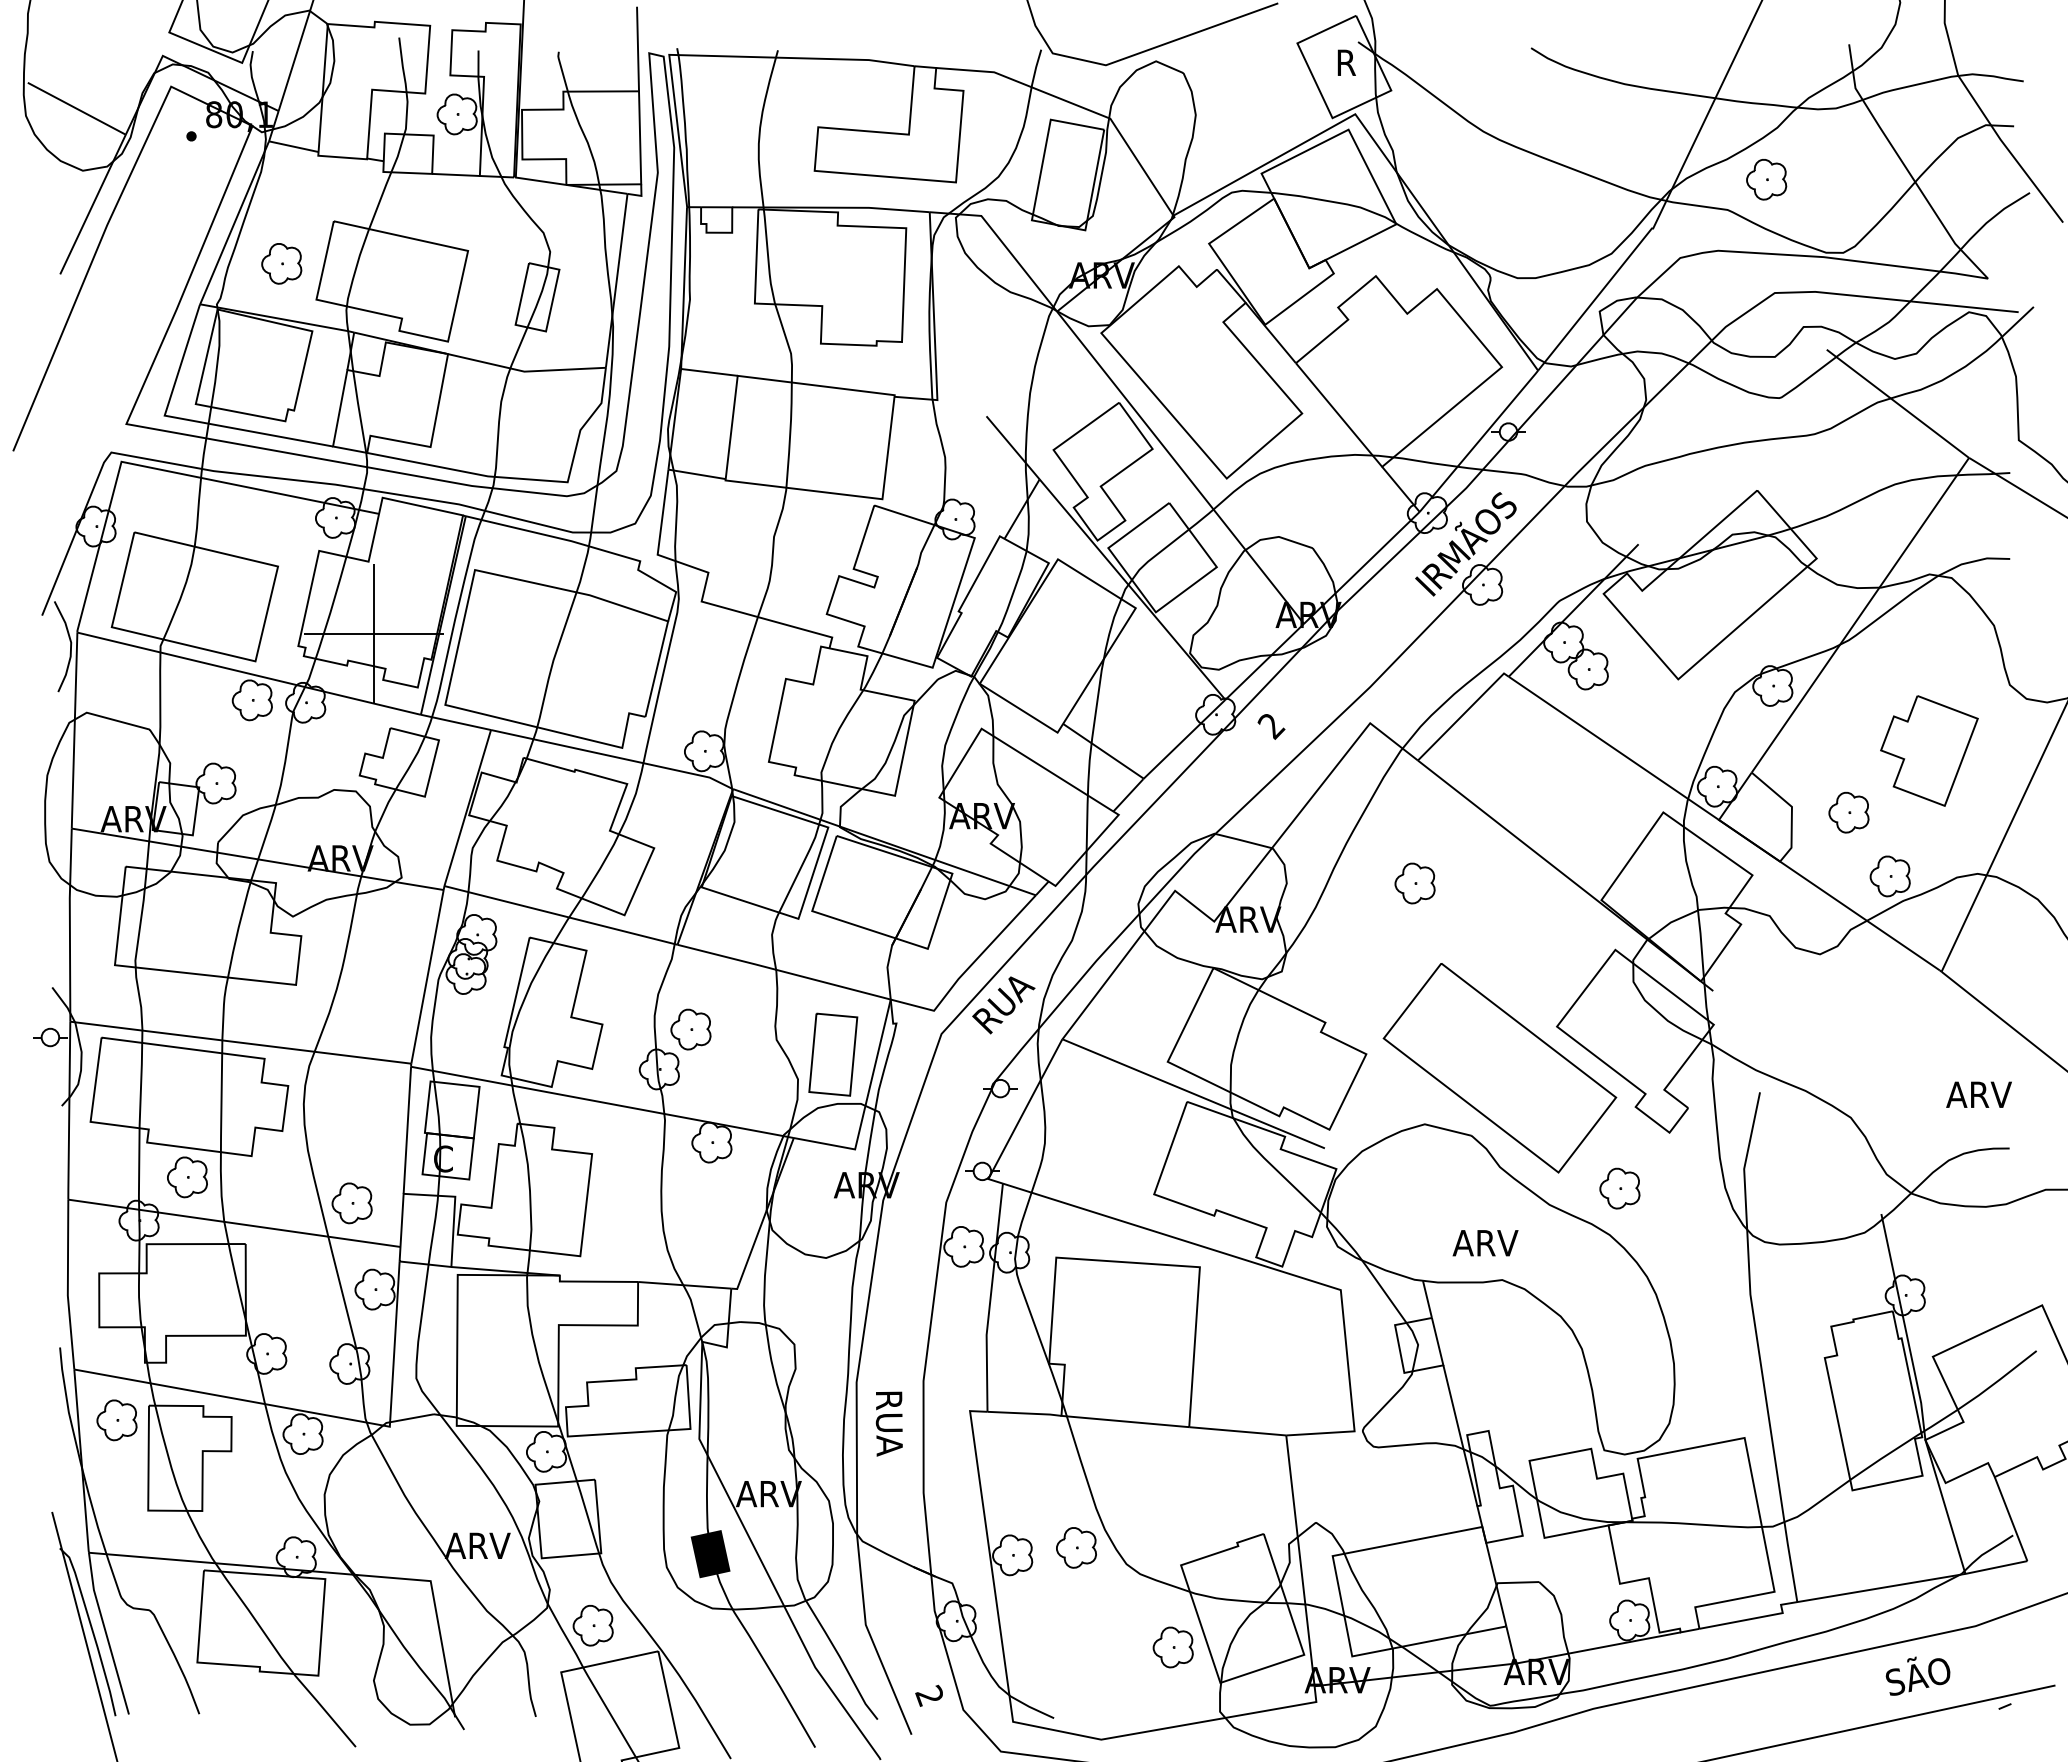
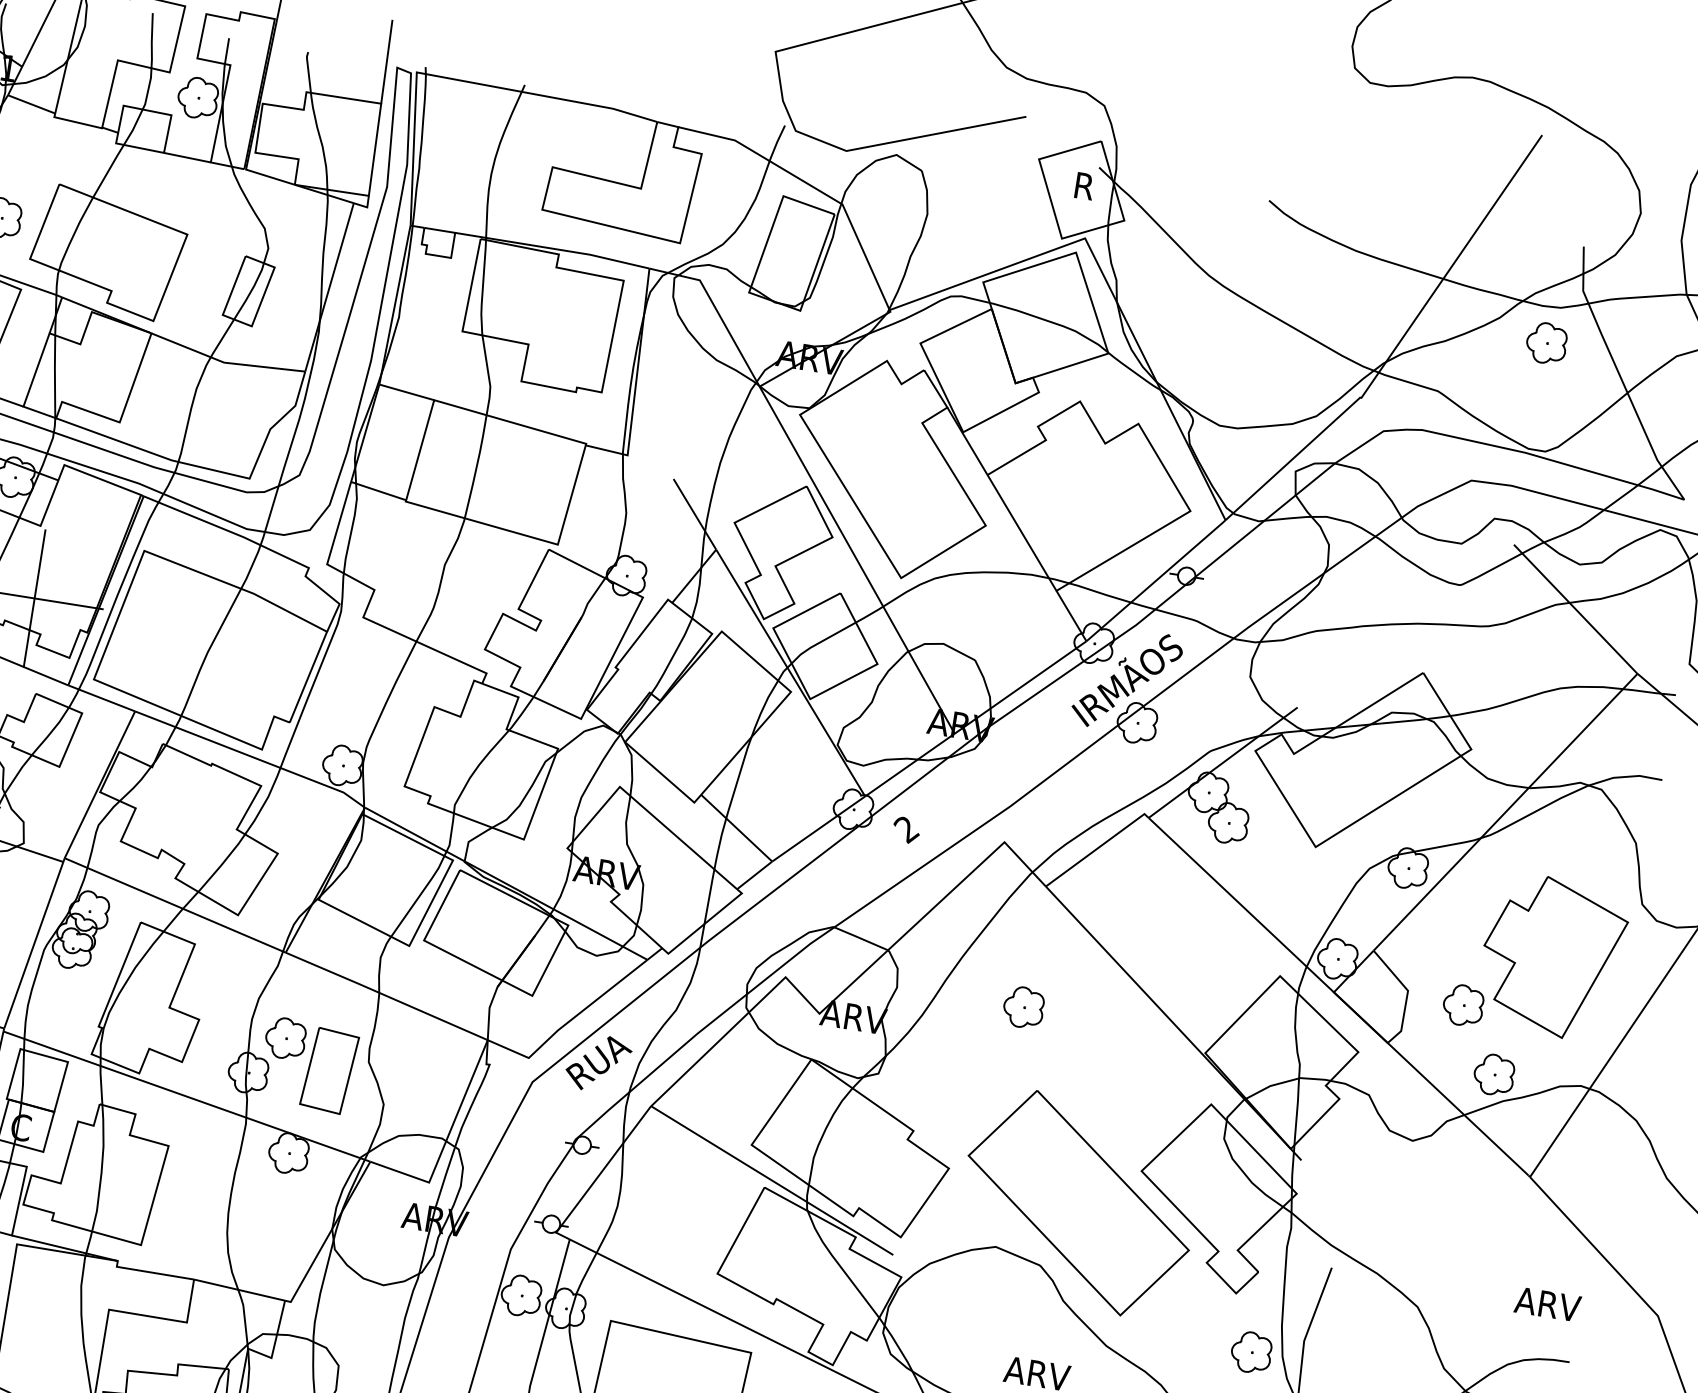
part: (1766, 179) -> (1546, 343), moved
part: (1929, 750) -> (1552, 956), size x1.43
part: (833, 1054) -> (329, 1070), moved
part: (1619, 1188) -> (1251, 1352), moved

